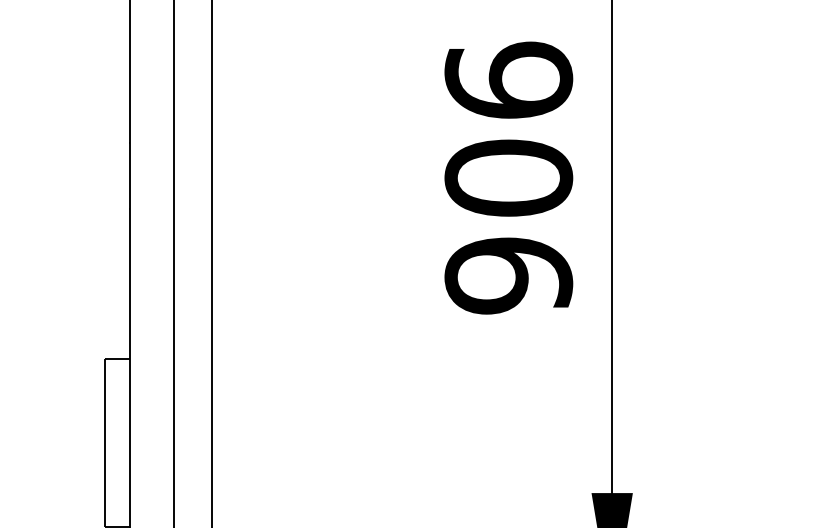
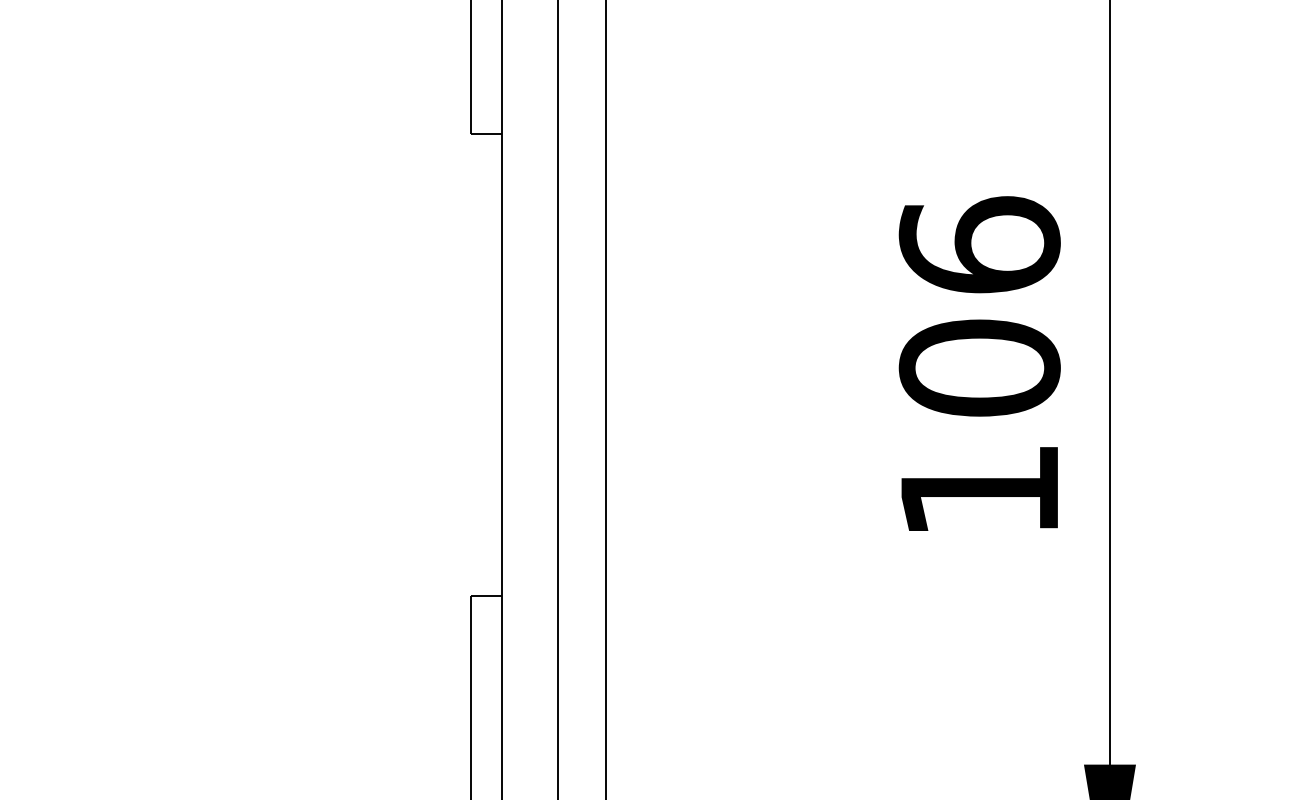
text: (508, 276) -> (979, 491), 906 -> 106

